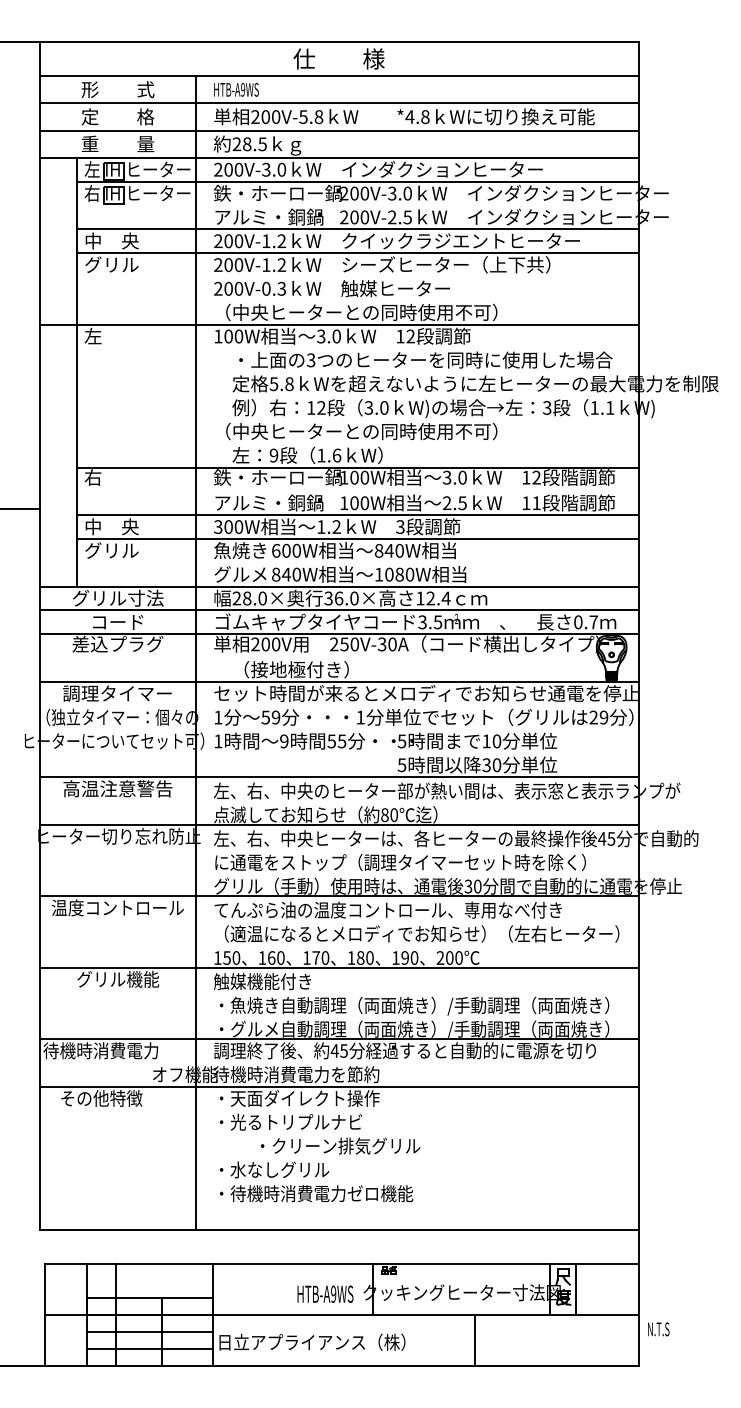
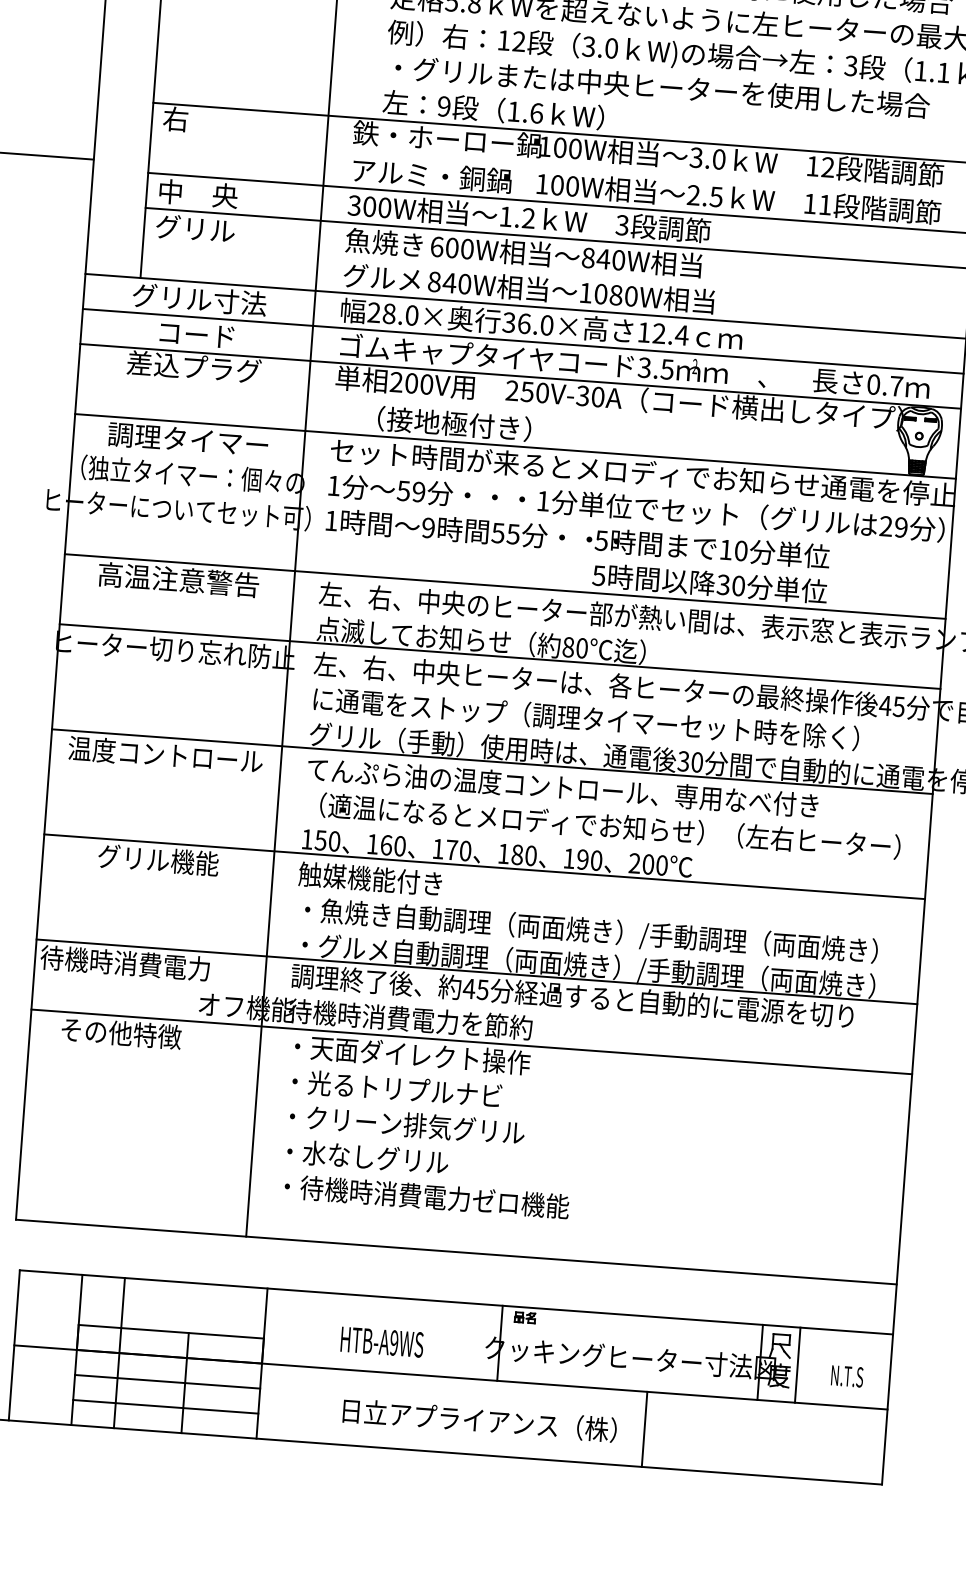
text: (414, 431) -> (653, 86), （中央ヒーターとの同時使用不可） -> ・グリルまたは中央ヒーターを使用した場合
text: (340, 1145) -> (407, 1124), moved
text: (325, 1293) -> (382, 1341), moved
text: (658, 1329) -> (846, 1376), moved
text: (312, 1341) -> (480, 1419), moved

